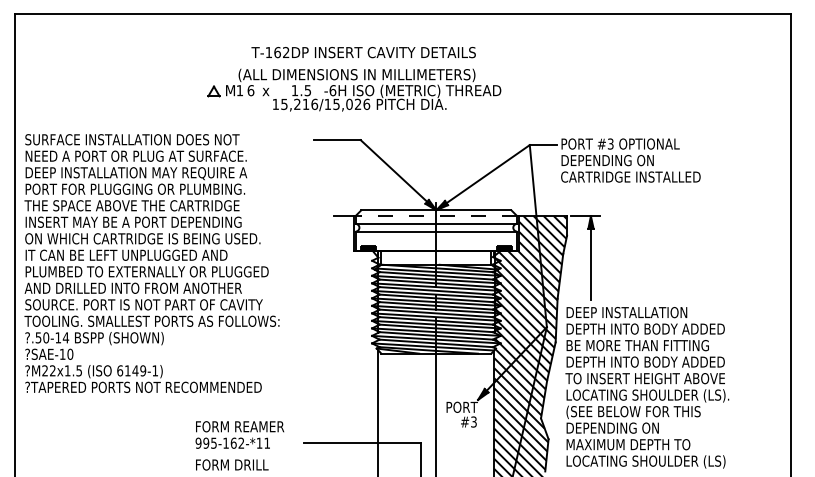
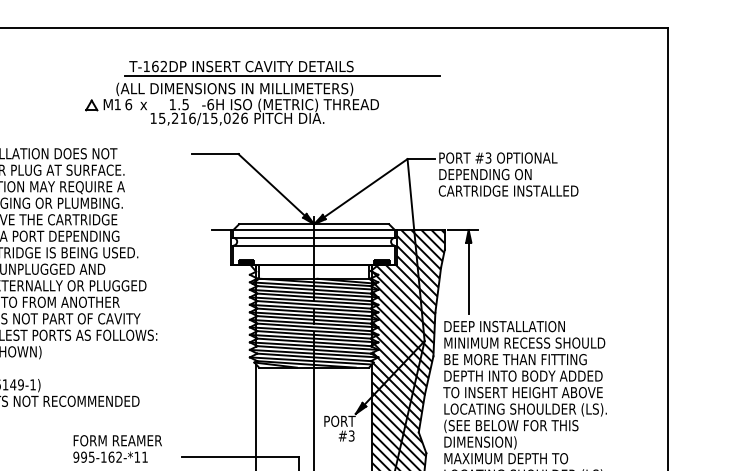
line: (404, 62) -> (282, 76), added
line: (436, 216) -> (314, 230), dashed -> solid
text: (647, 328) -> (525, 342), DEPTH INTO BODY ADDED -> MINIMUM RECESS SHOULD
text: (617, 428) -> (495, 442), DEPENDING ON -> DIMENSION)

